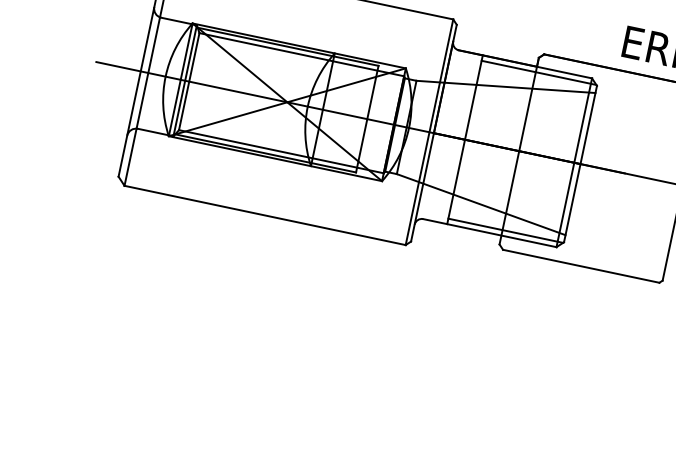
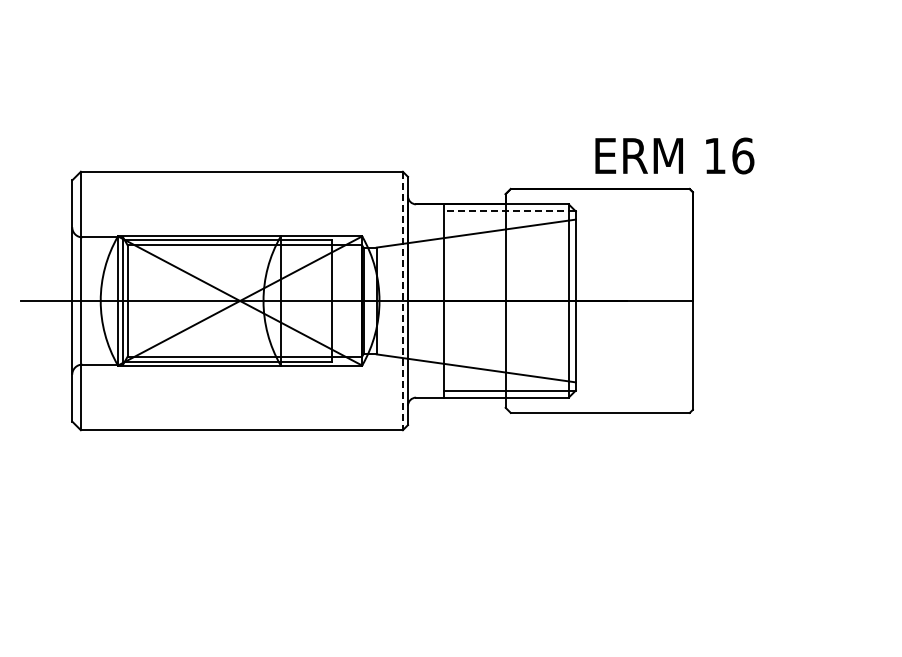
line: (539, 72) -> (509, 210), solid -> dashed
line: (429, 132) -> (402, 301), solid -> dashed

